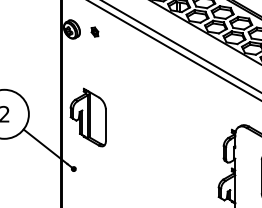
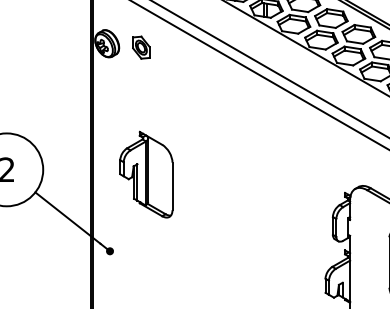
part: (94, 31) -> (140, 46), size x1.67
part: (87, 117) -> (145, 174), moved

